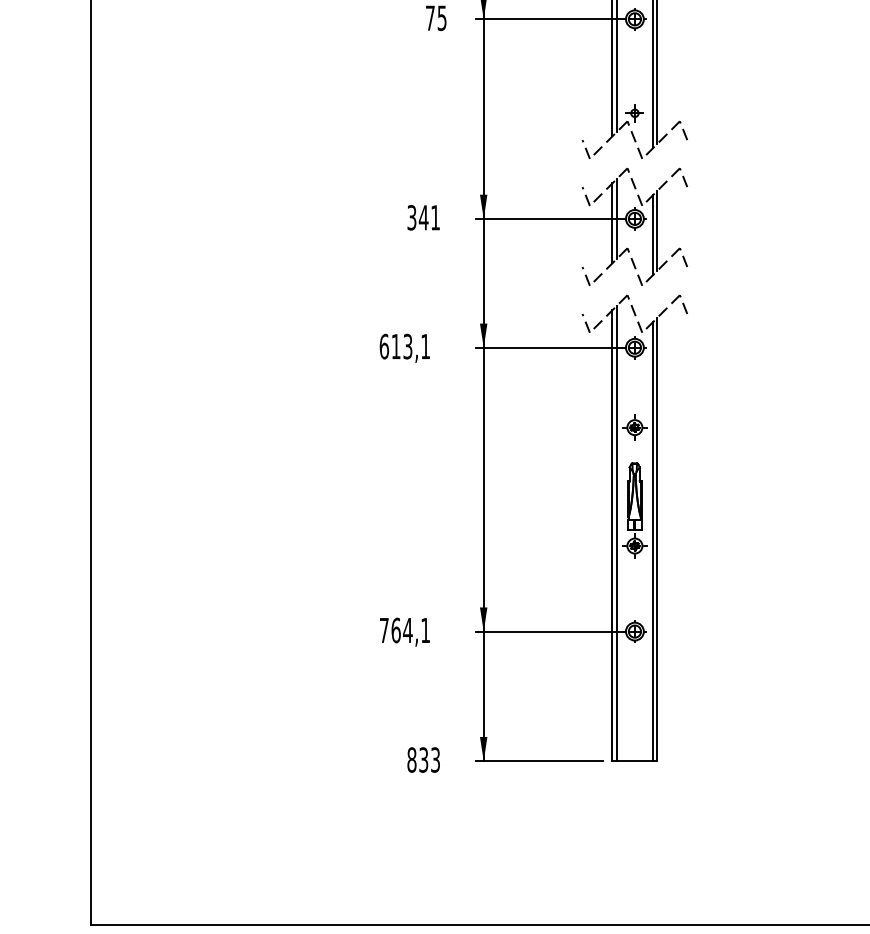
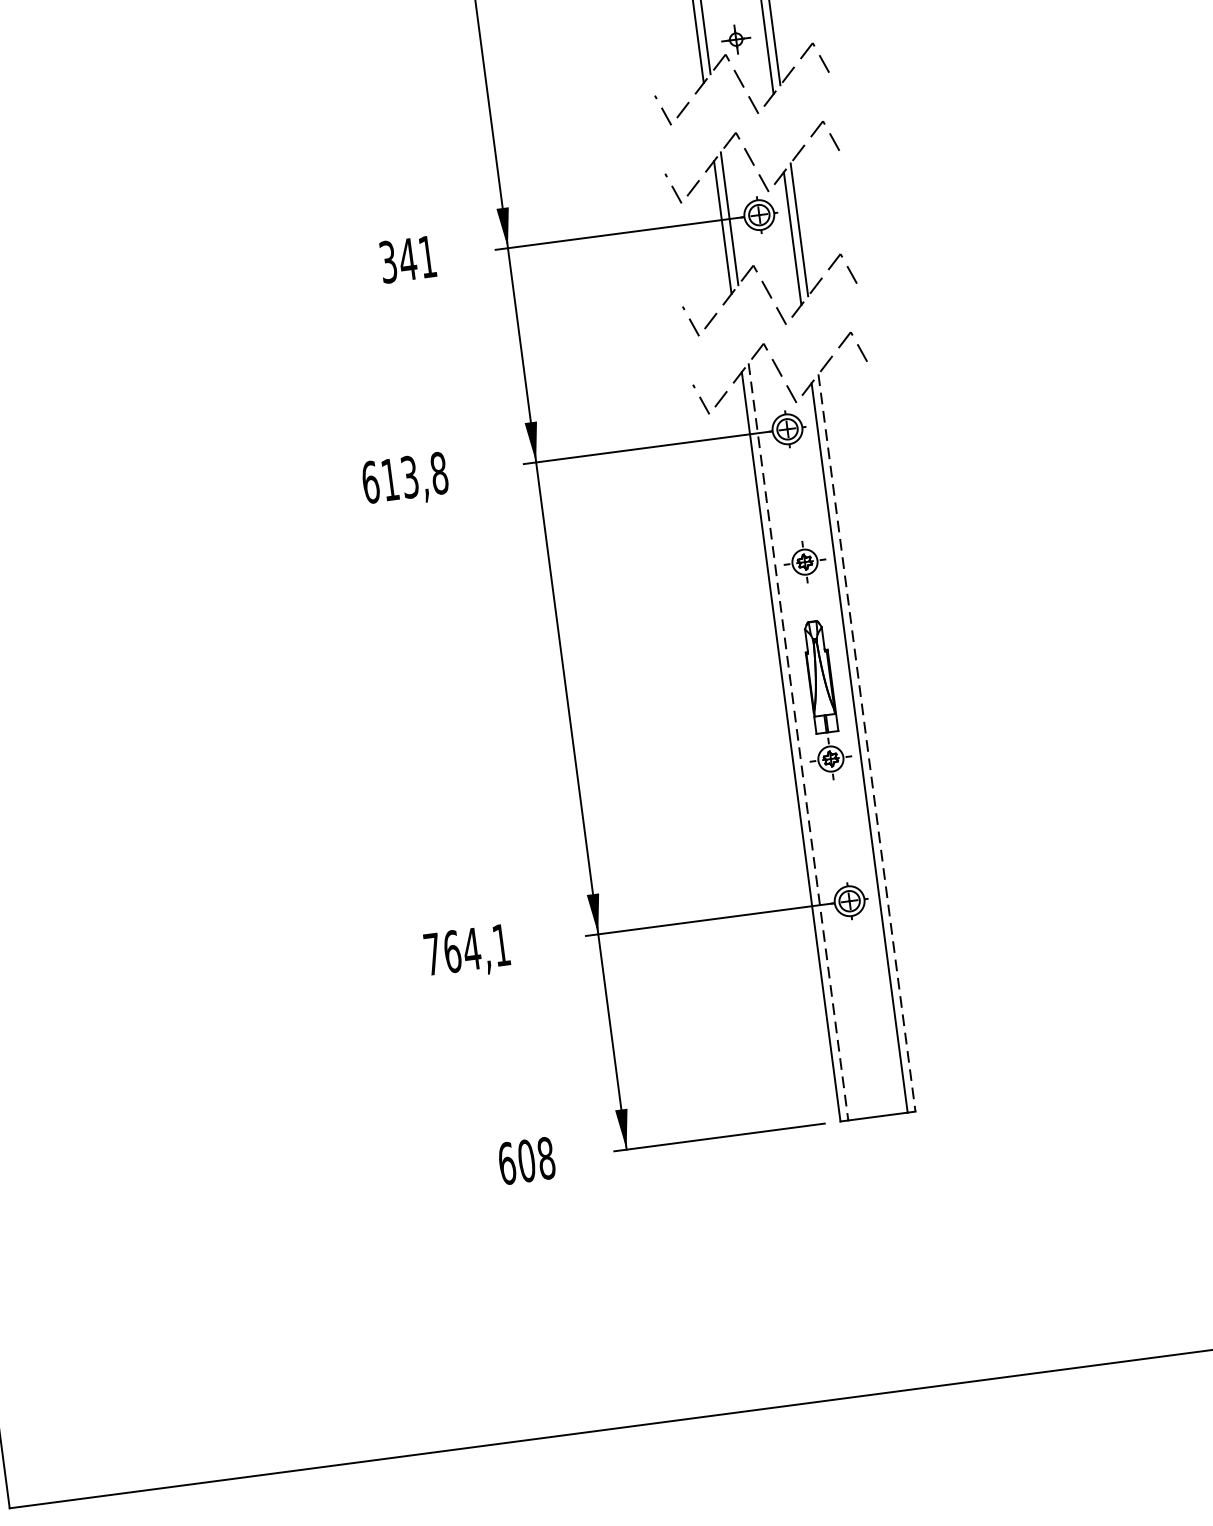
text: (425, 346) -> (439, 473), 613,1 -> 613,8
line: (617, 533) -> (799, 741), solid -> dashed
line: (657, 539) -> (867, 743), solid -> dashed
text: (423, 759) -> (526, 1160), 833 -> 608

